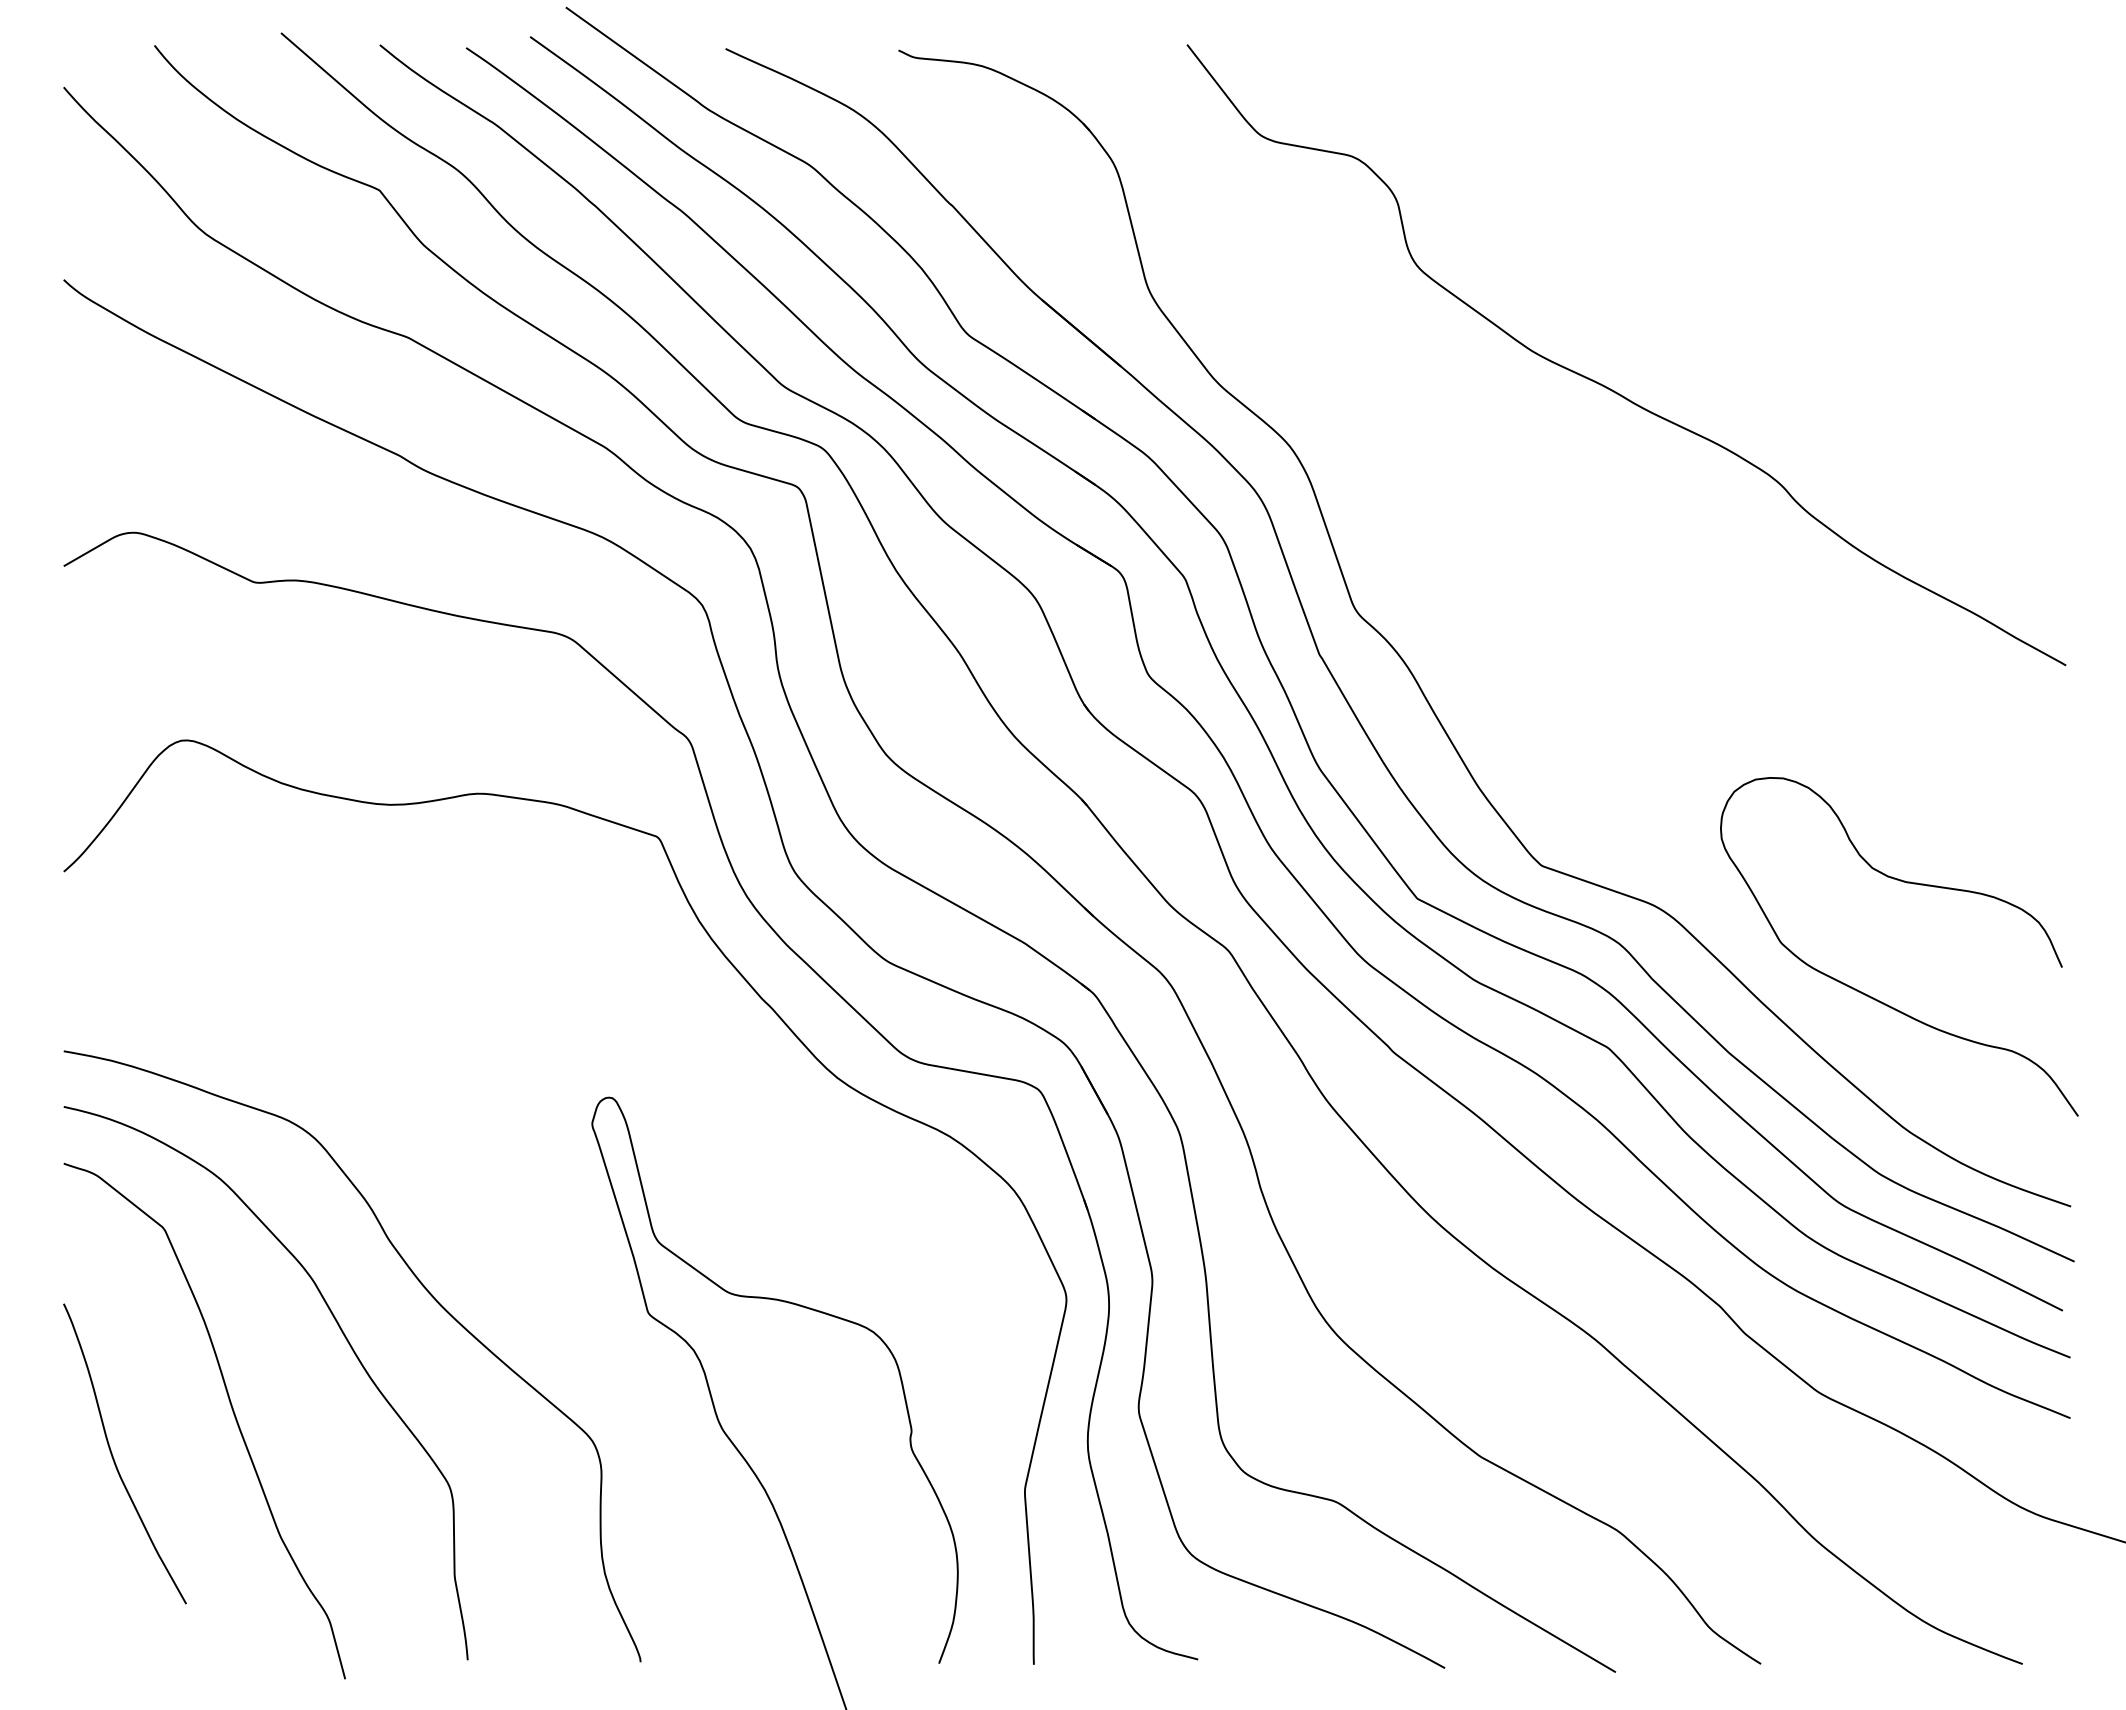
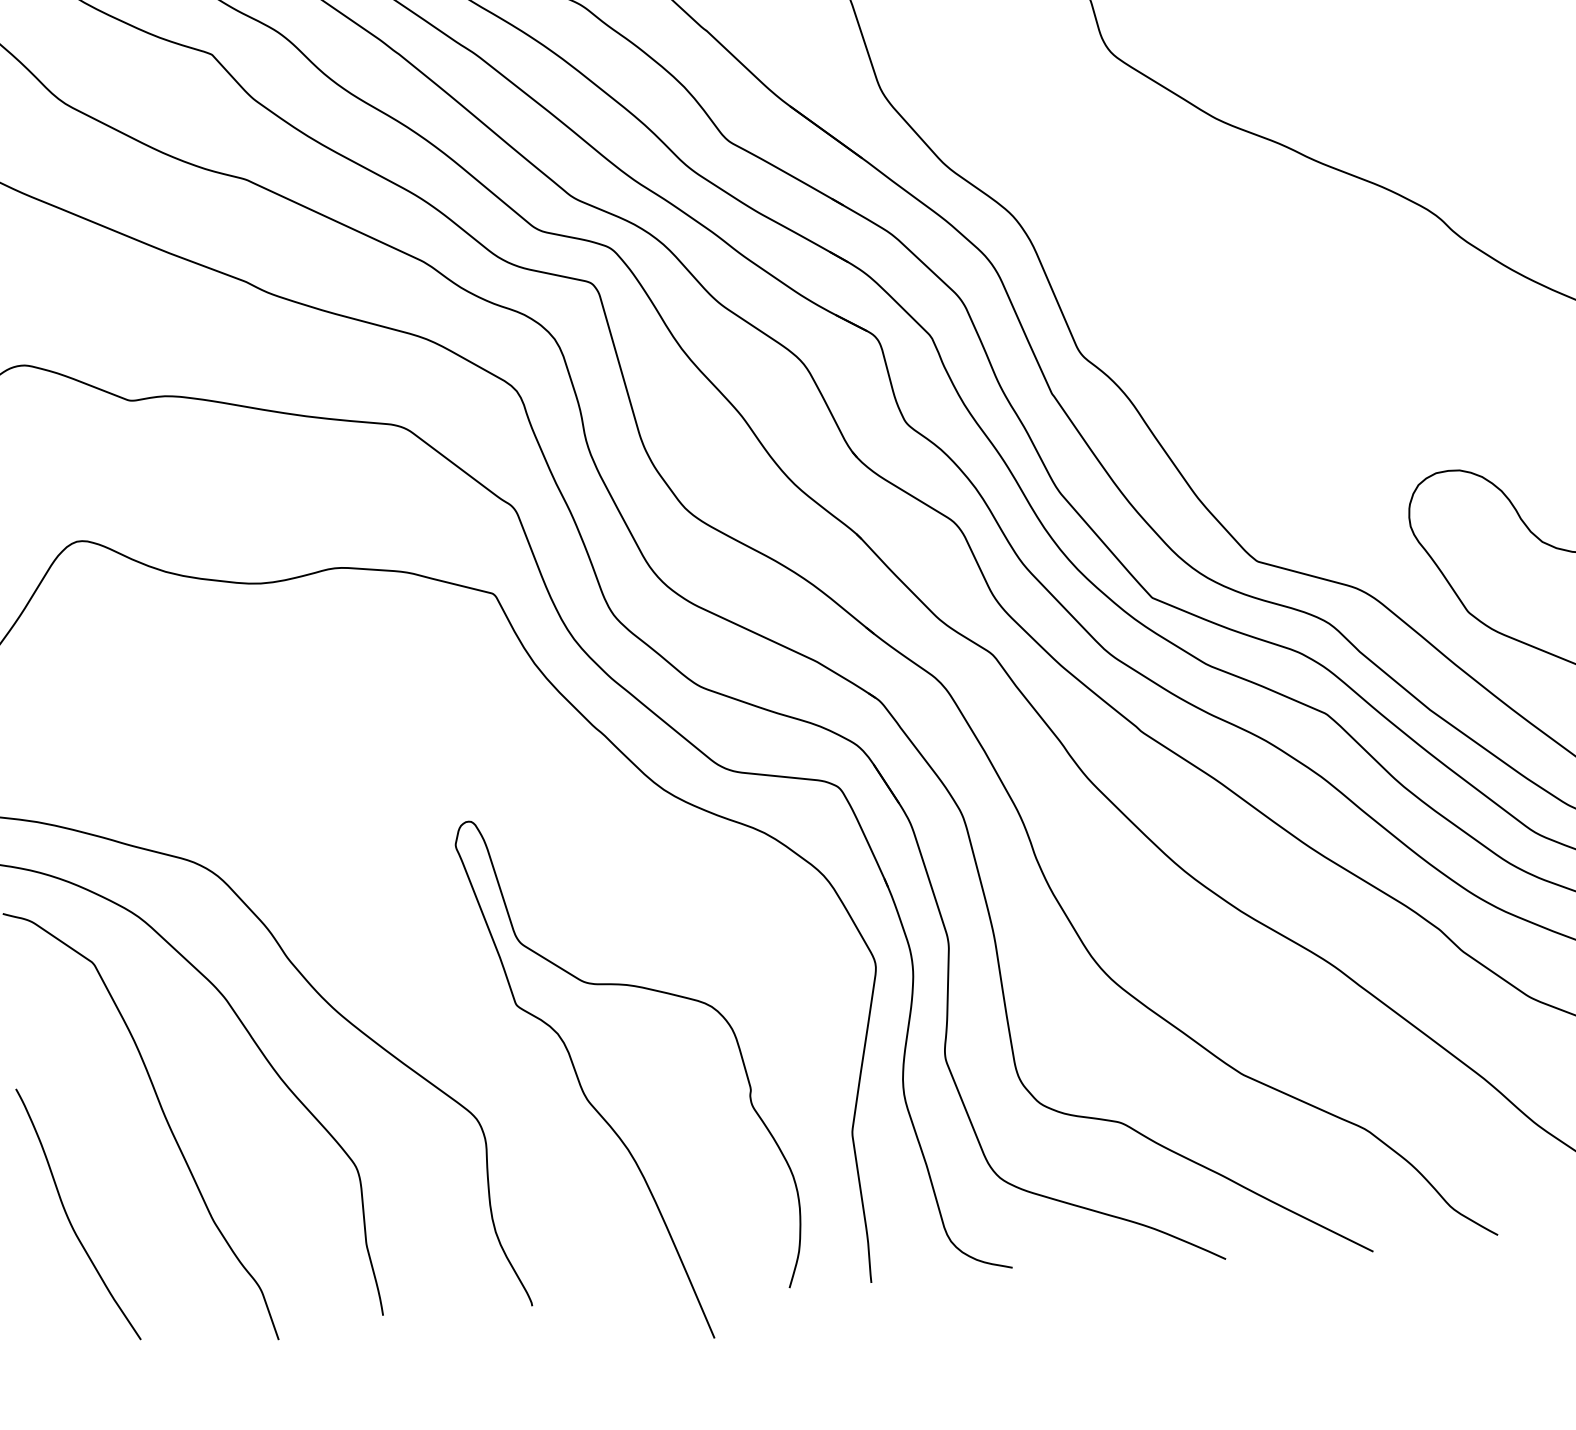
curve: (113, 1455) -> (68, 1216), moved

